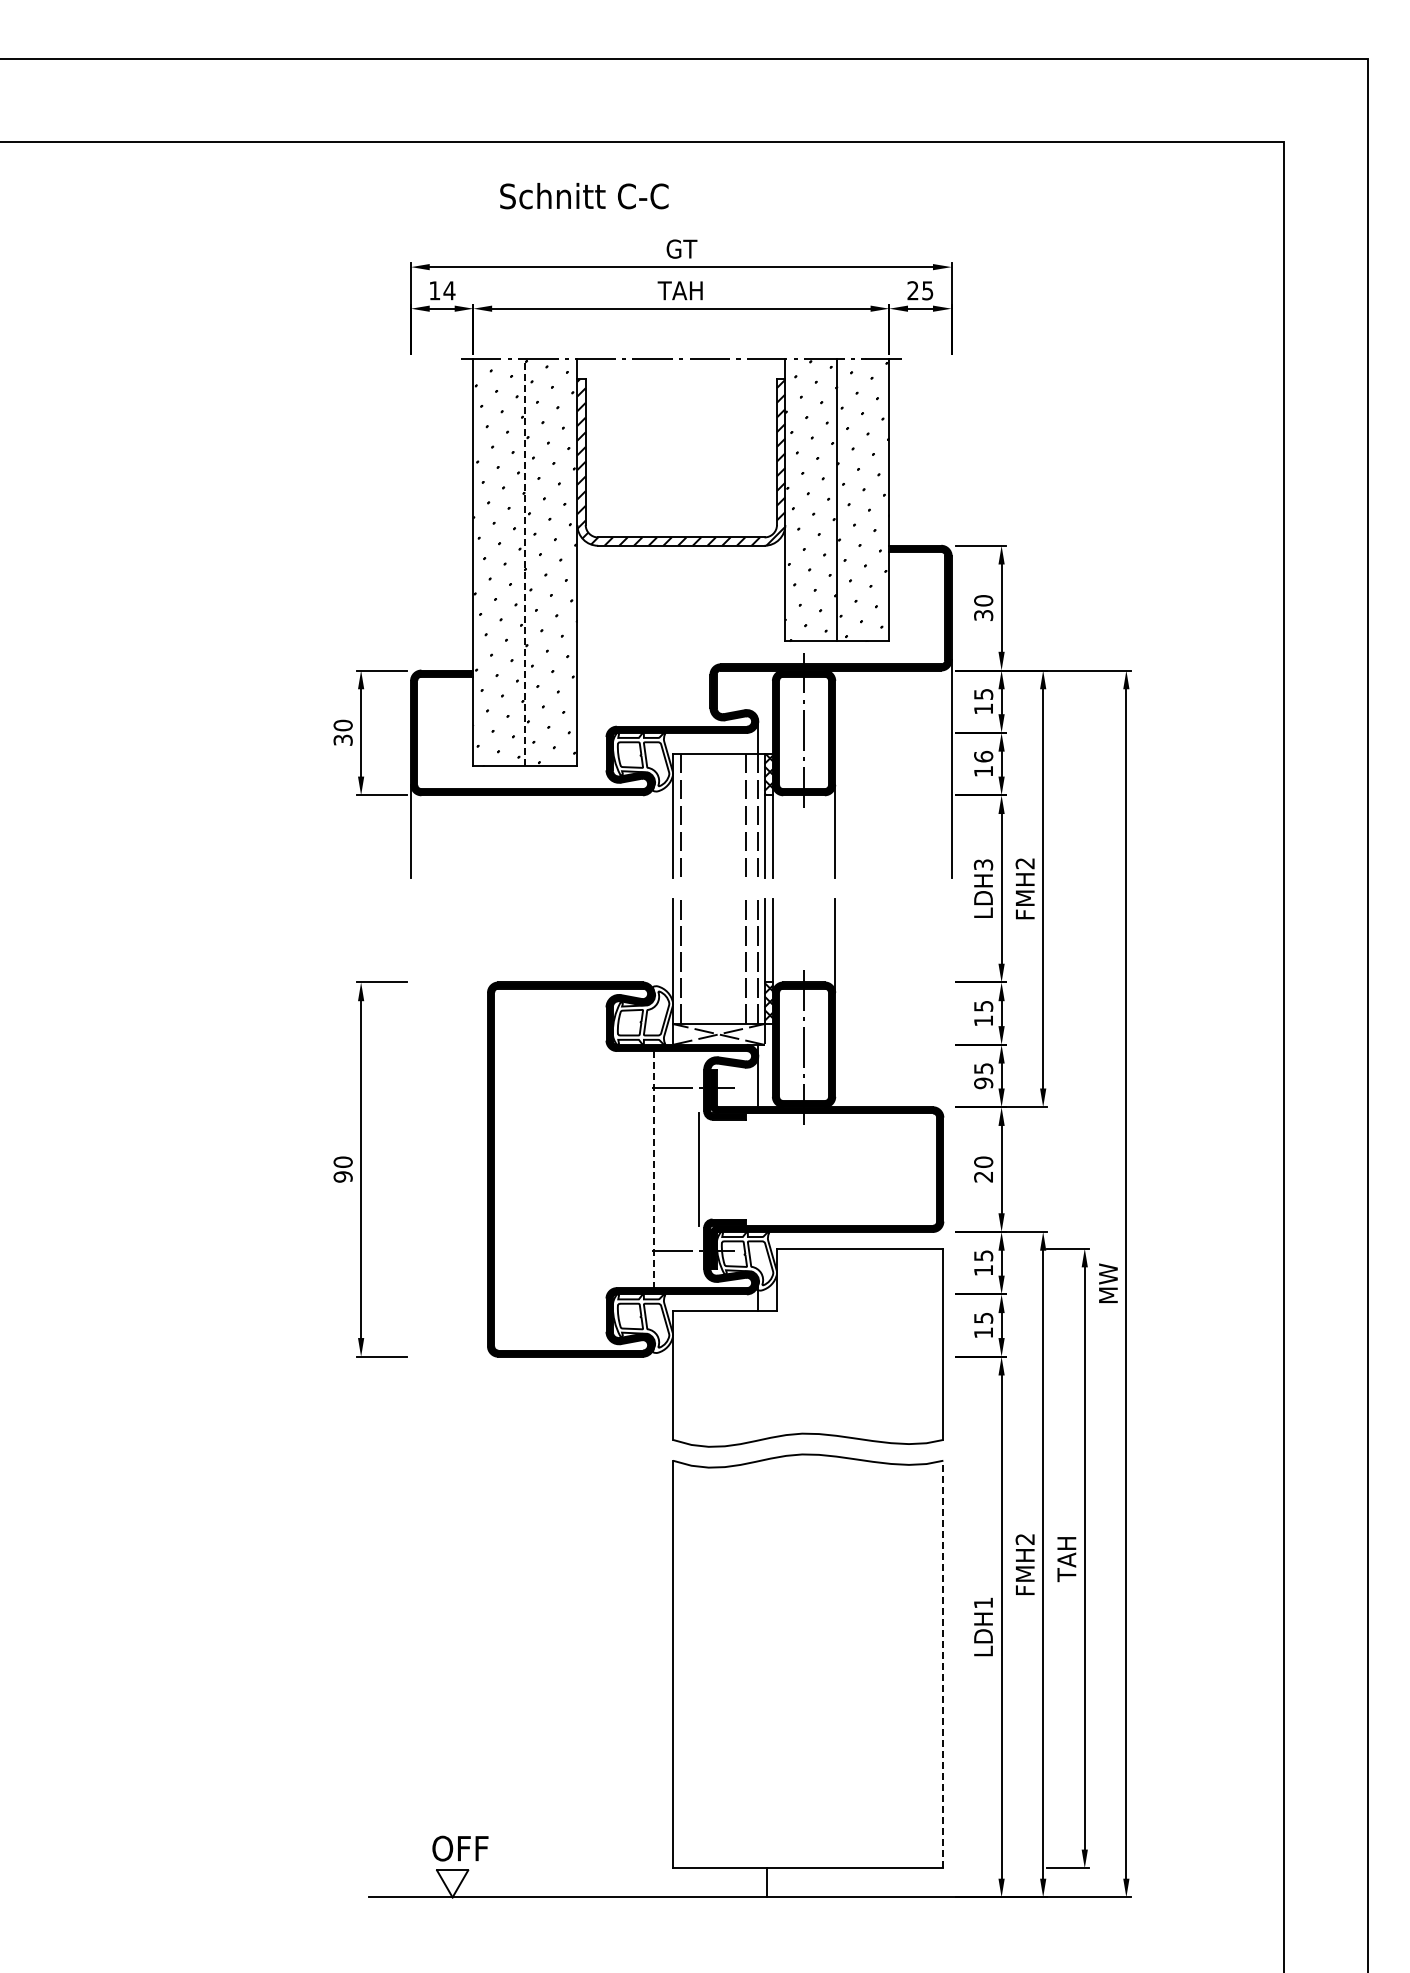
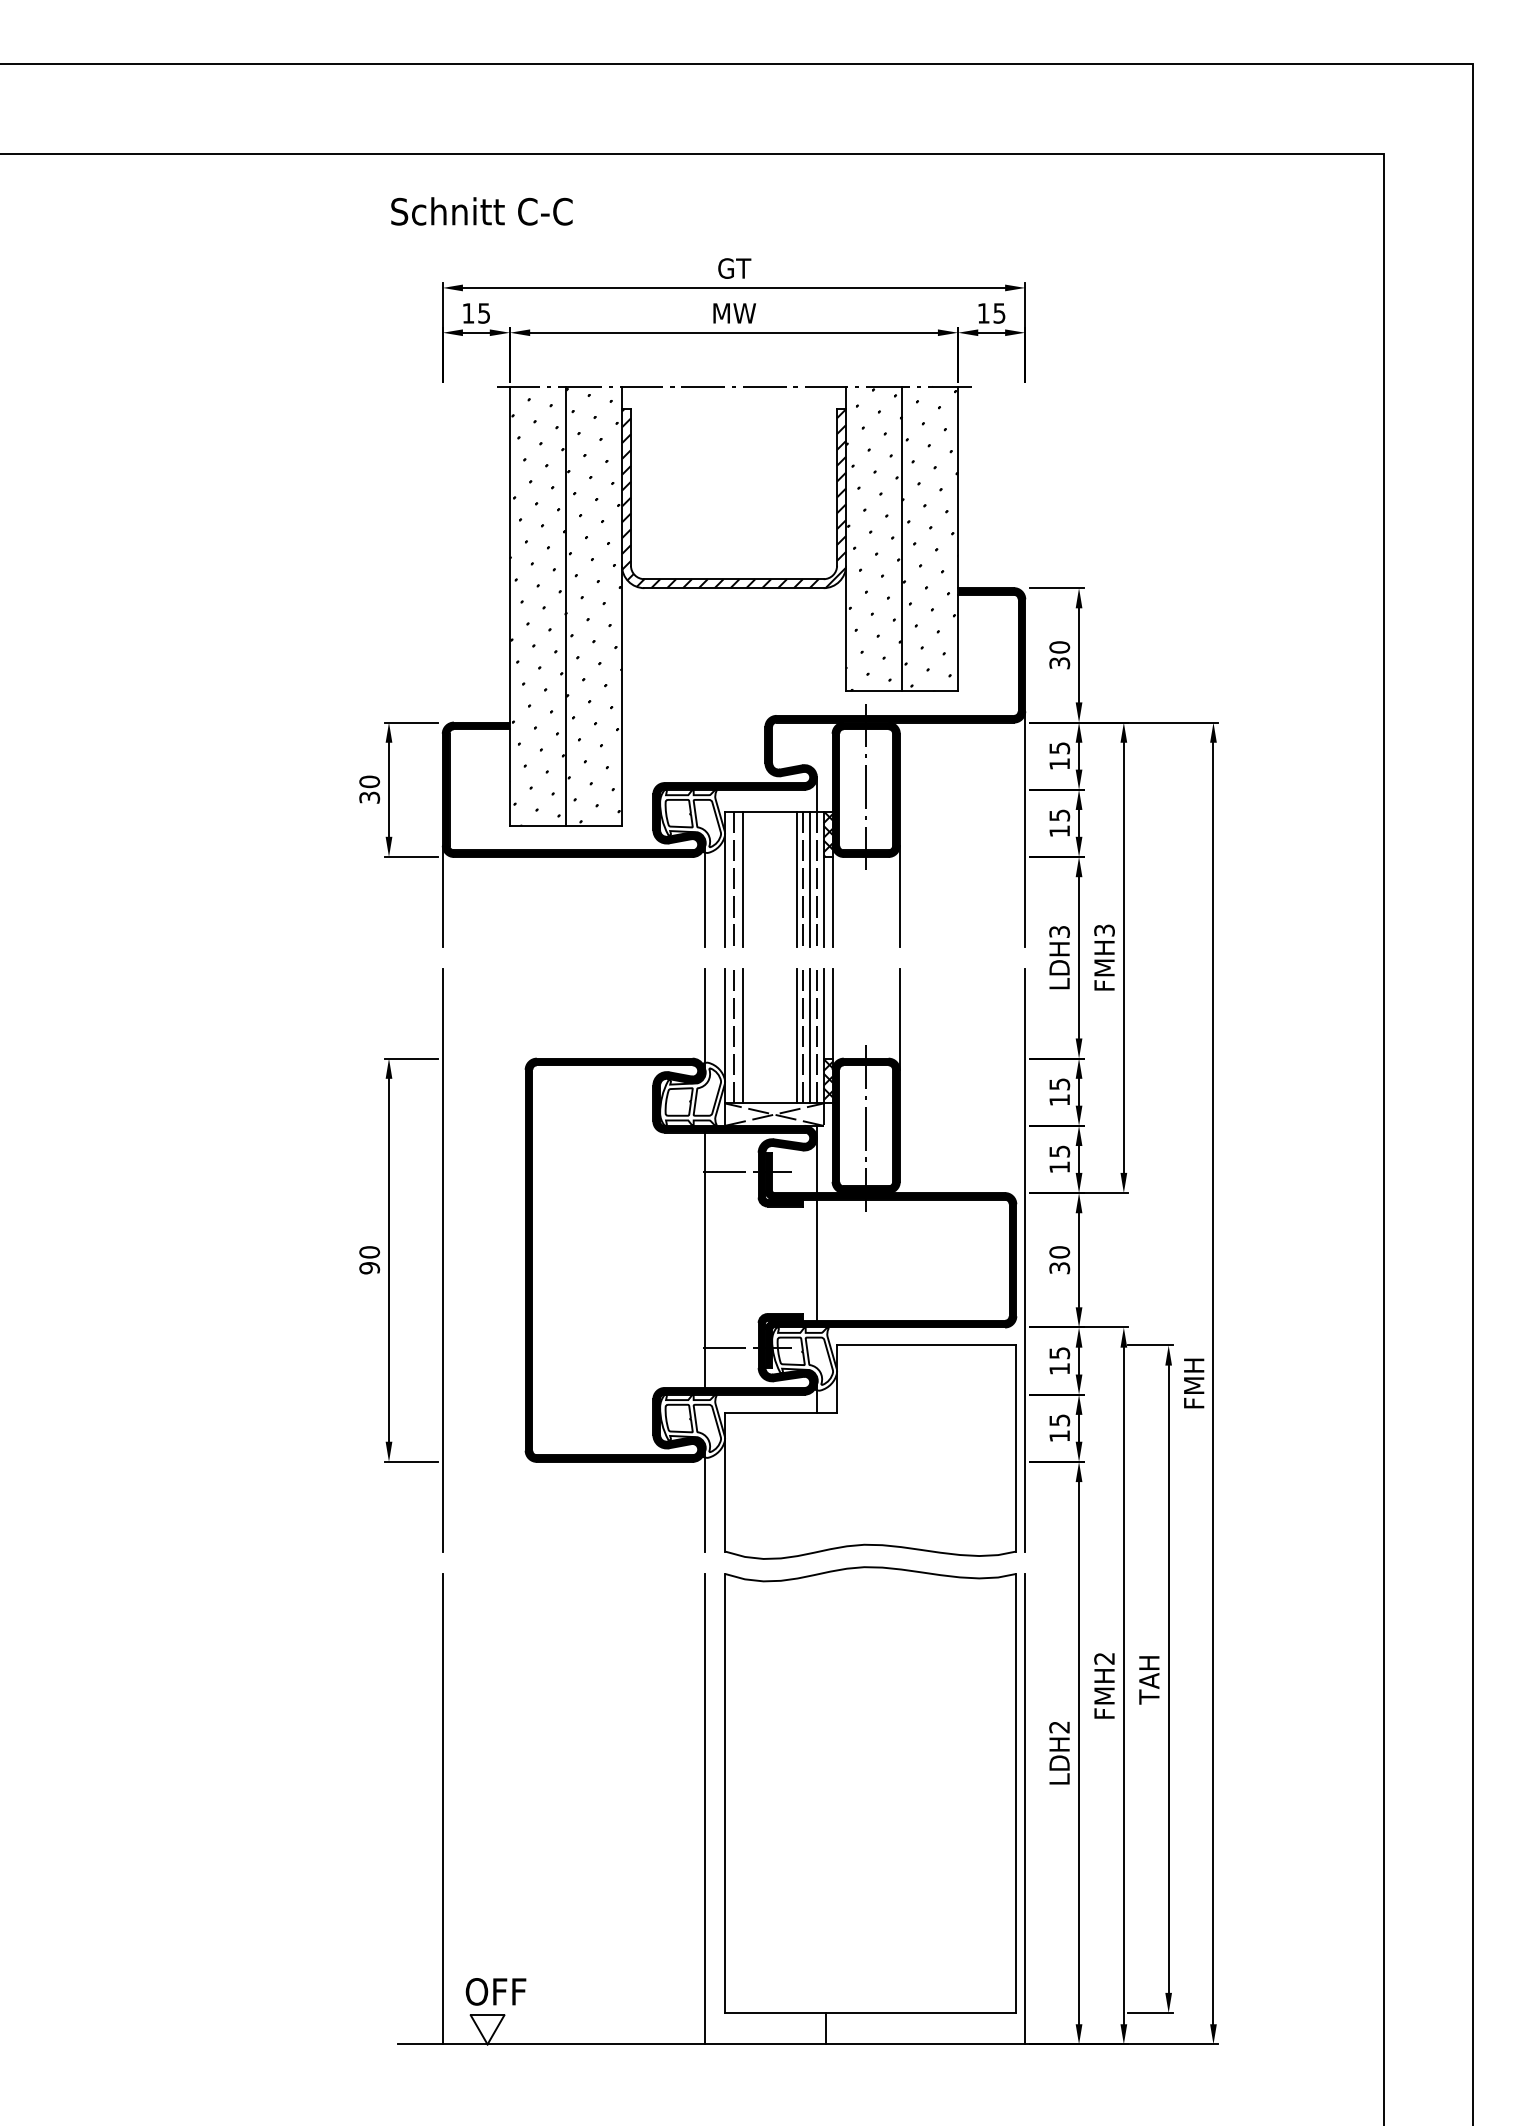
text: (584, 196) -> (482, 211), moved
text: (449, 290) -> (484, 313), 14 -> 15
text: (679, 290) -> (732, 313), TAH -> MW
text: (912, 290) -> (983, 313), 25 -> 15
line: (525, 562) -> (566, 606), dashed -> solid
text: (983, 756) -> (1059, 815), 16 -> 15
line: (689, 815) -> (742, 878), added
line: (739, 815) -> (796, 878), added
line: (752, 815) -> (810, 878), added
line: (654, 830) -> (705, 894), added
text: (1024, 863) -> (1103, 930), FMH2 -> FMH3
line: (654, 946) -> (705, 1019), added
line: (689, 961) -> (742, 1036), added
line: (739, 961) -> (796, 1036), added
line: (752, 961) -> (810, 1036), added
text: (983, 1083) -> (1059, 1167), 95 -> 15
line: (411, 1169) -> (443, 1260), added
line: (654, 1169) -> (705, 1260), dashed -> solid
line: (699, 1169) -> (817, 1260), moved
line: (951, 1169) -> (1025, 1260), added
text: (983, 1176) -> (1059, 1267), 20 -> 30
text: (1108, 1283) -> (1194, 1382), MW -> FMH
line: (654, 1392) -> (705, 1500), added
text: (982, 1602) -> (1058, 1726), LDH1 -> LDH2
line: (943, 1664) -> (1016, 1793), dashed -> solid
line: (411, 1678) -> (443, 1808), added
line: (654, 1678) -> (705, 1808), added
line: (951, 1678) -> (1025, 1808), added

